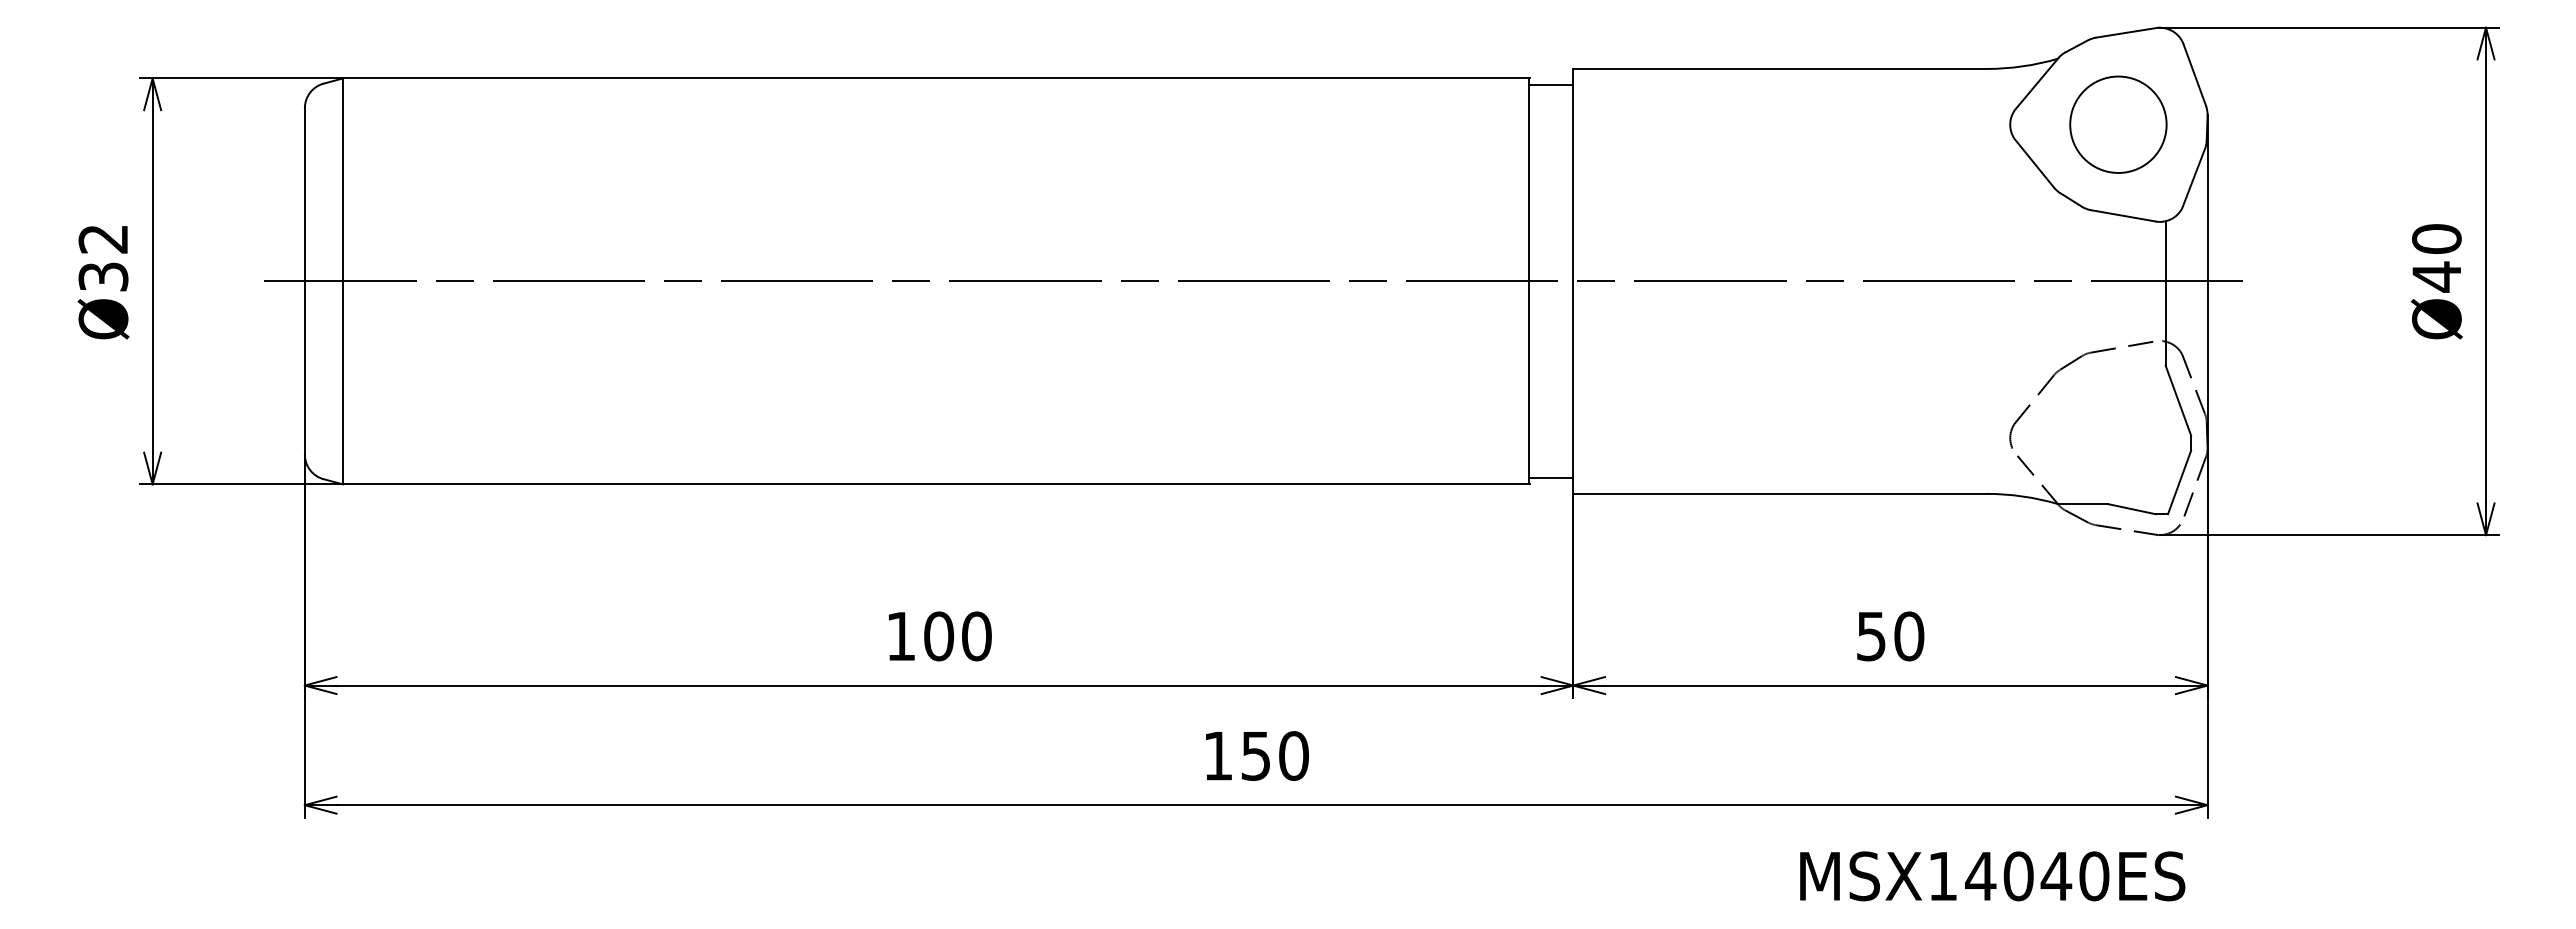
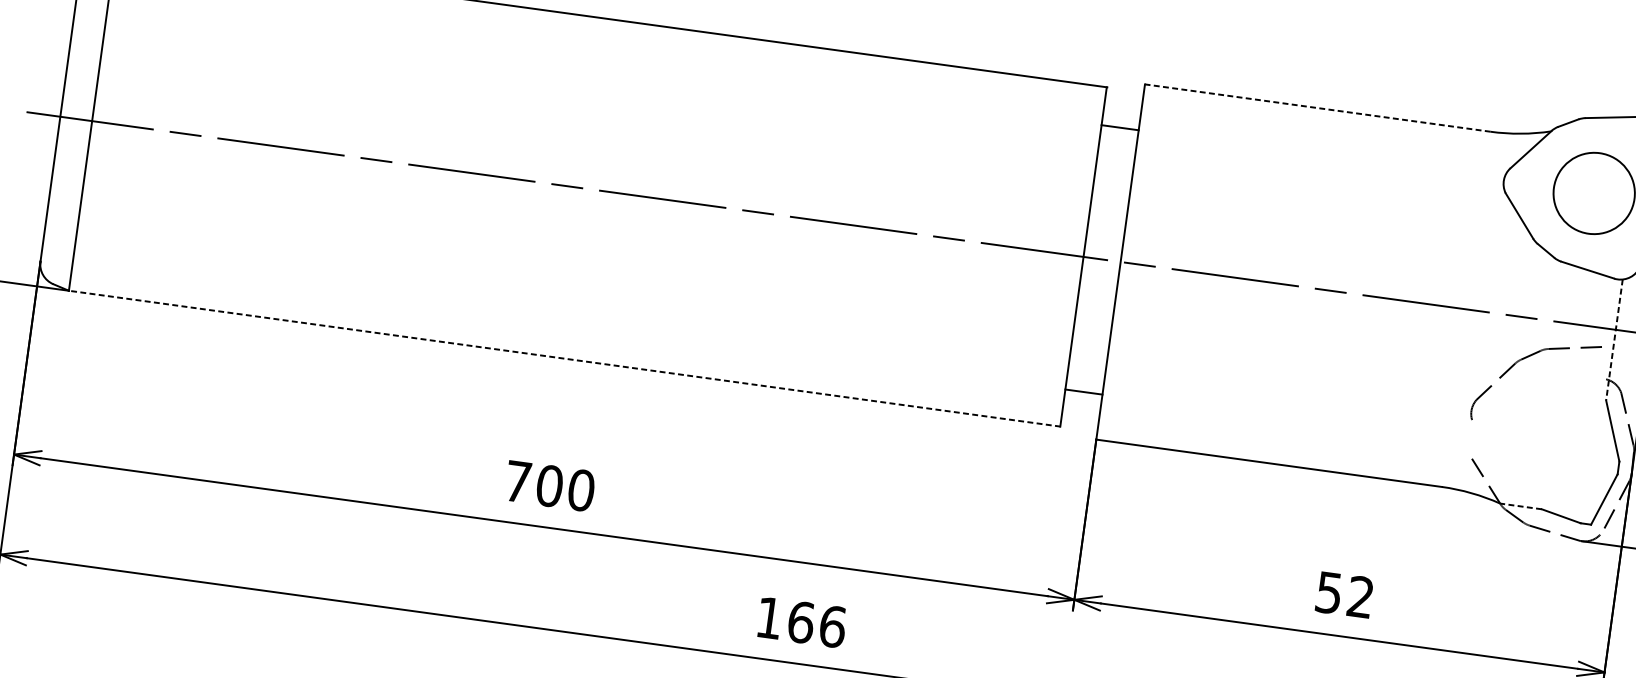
line: (1780, 68) -> (1318, 107), solid -> dashed
line: (1550, 84) -> (1119, 127), moved
line: (2165, 294) -> (1614, 340), solid -> dashed
part: (2064, 368) -> (1524, 359), moved
line: (1550, 478) -> (1083, 392), moved
line: (935, 484) -> (564, 358), solid -> dashed
line: (2082, 504) -> (1520, 506), solid -> dashed
text: (901, 636) -> (518, 481), 100 -> 700
text: (1909, 636) -> (1360, 597), 50 -> 52
text: (1275, 755) -> (817, 624), 150 -> 166

